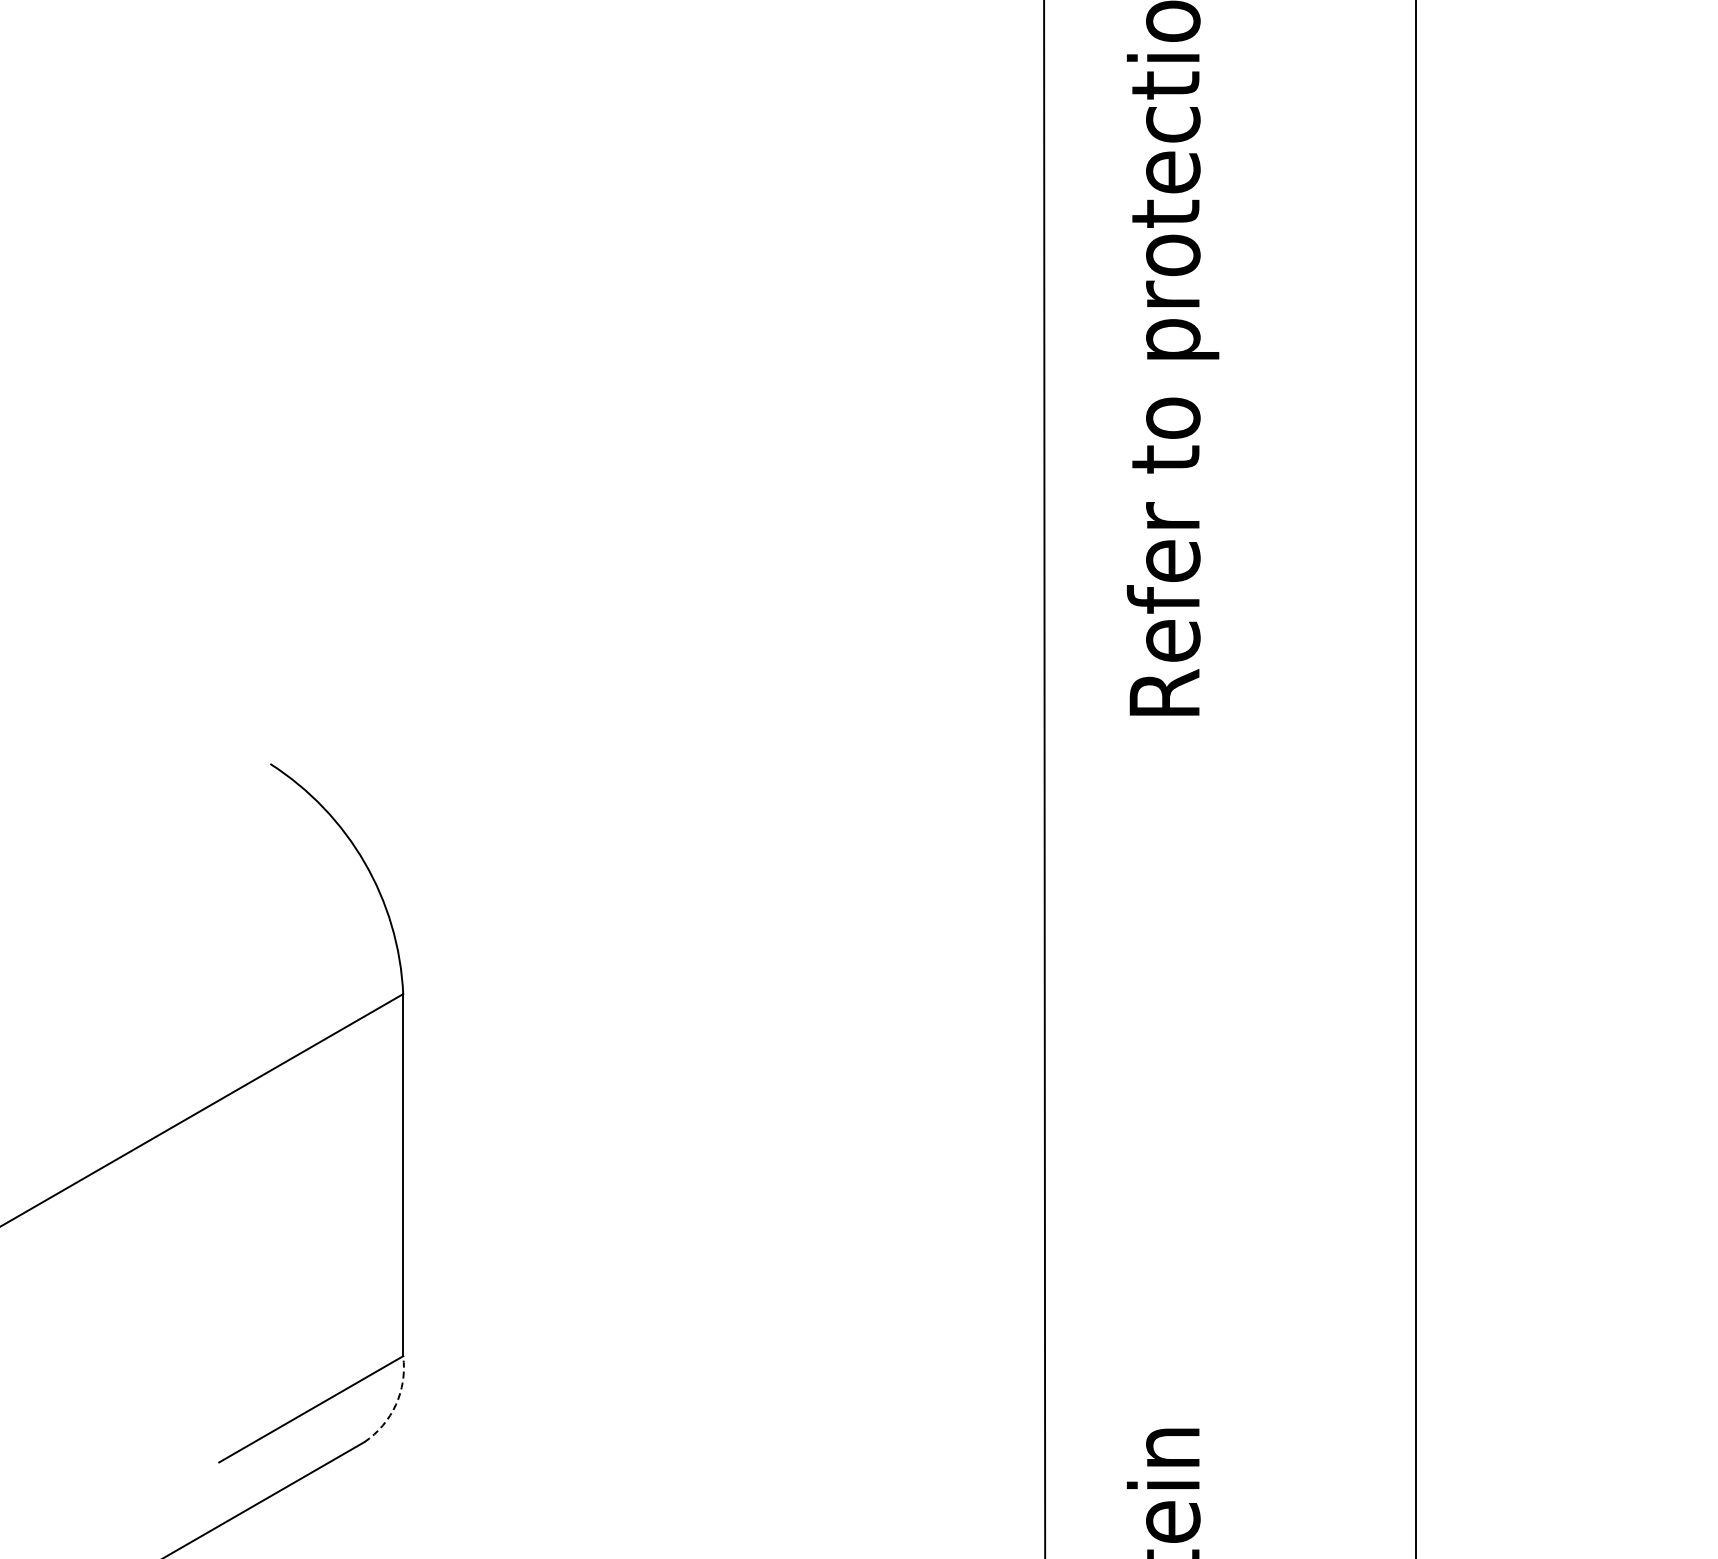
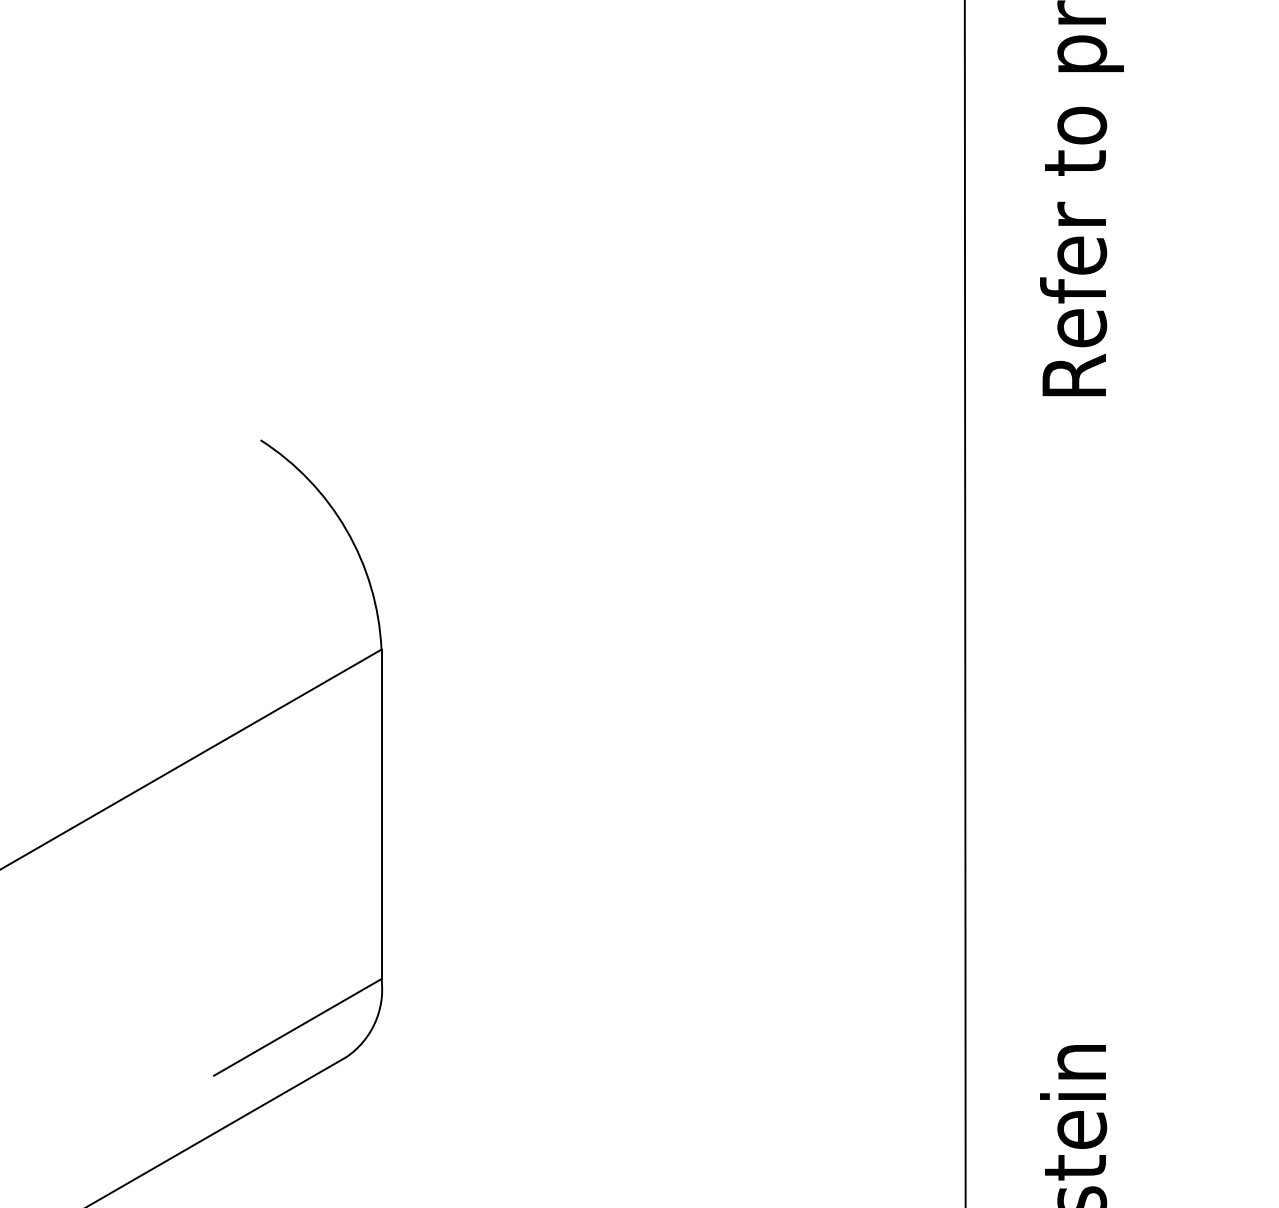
arc: (395, 1404) -> (374, 1022), dashed -> solid

